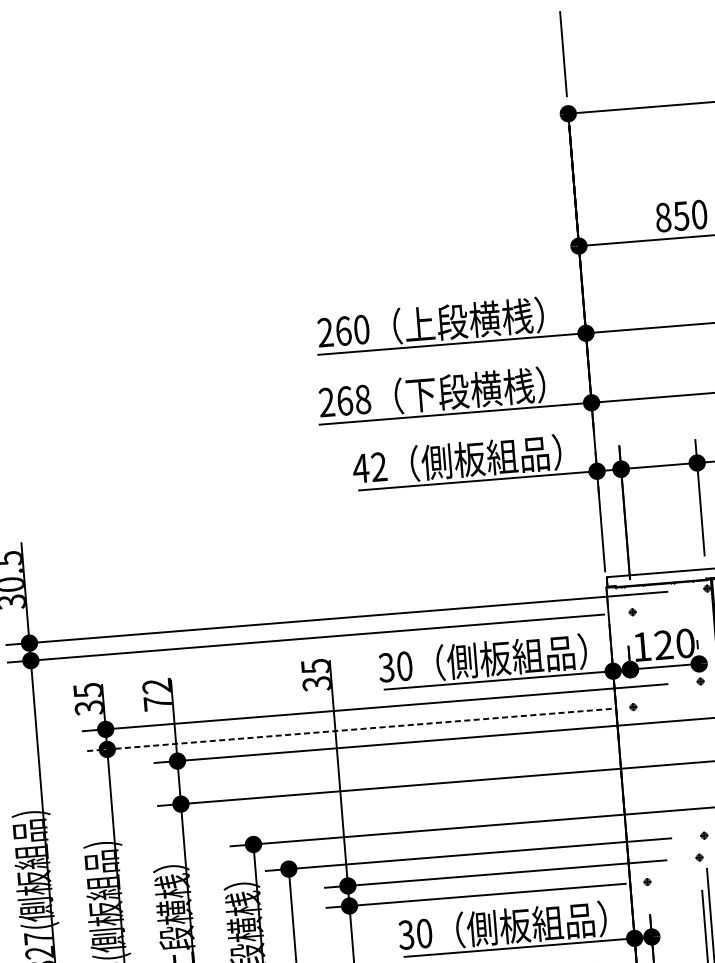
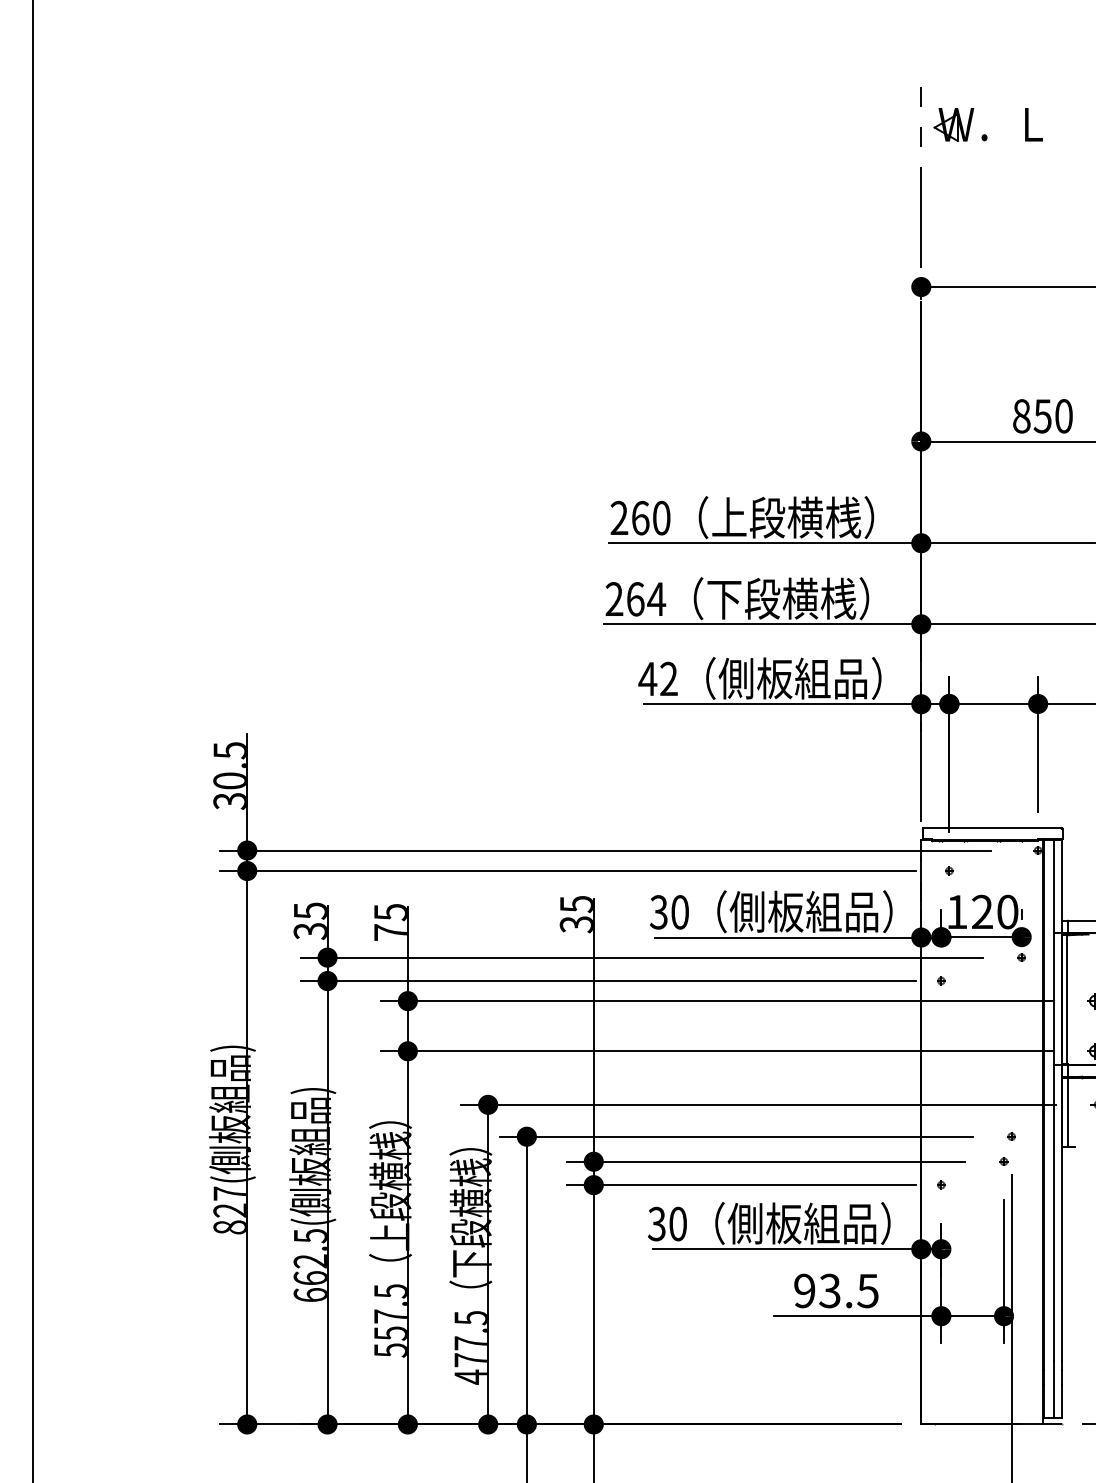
text: (362, 399) -> (656, 599), 268 -> 264
text: (156, 686) -> (390, 912), 72 -> 75
line: (348, 730) -> (608, 981), dashed -> solid

